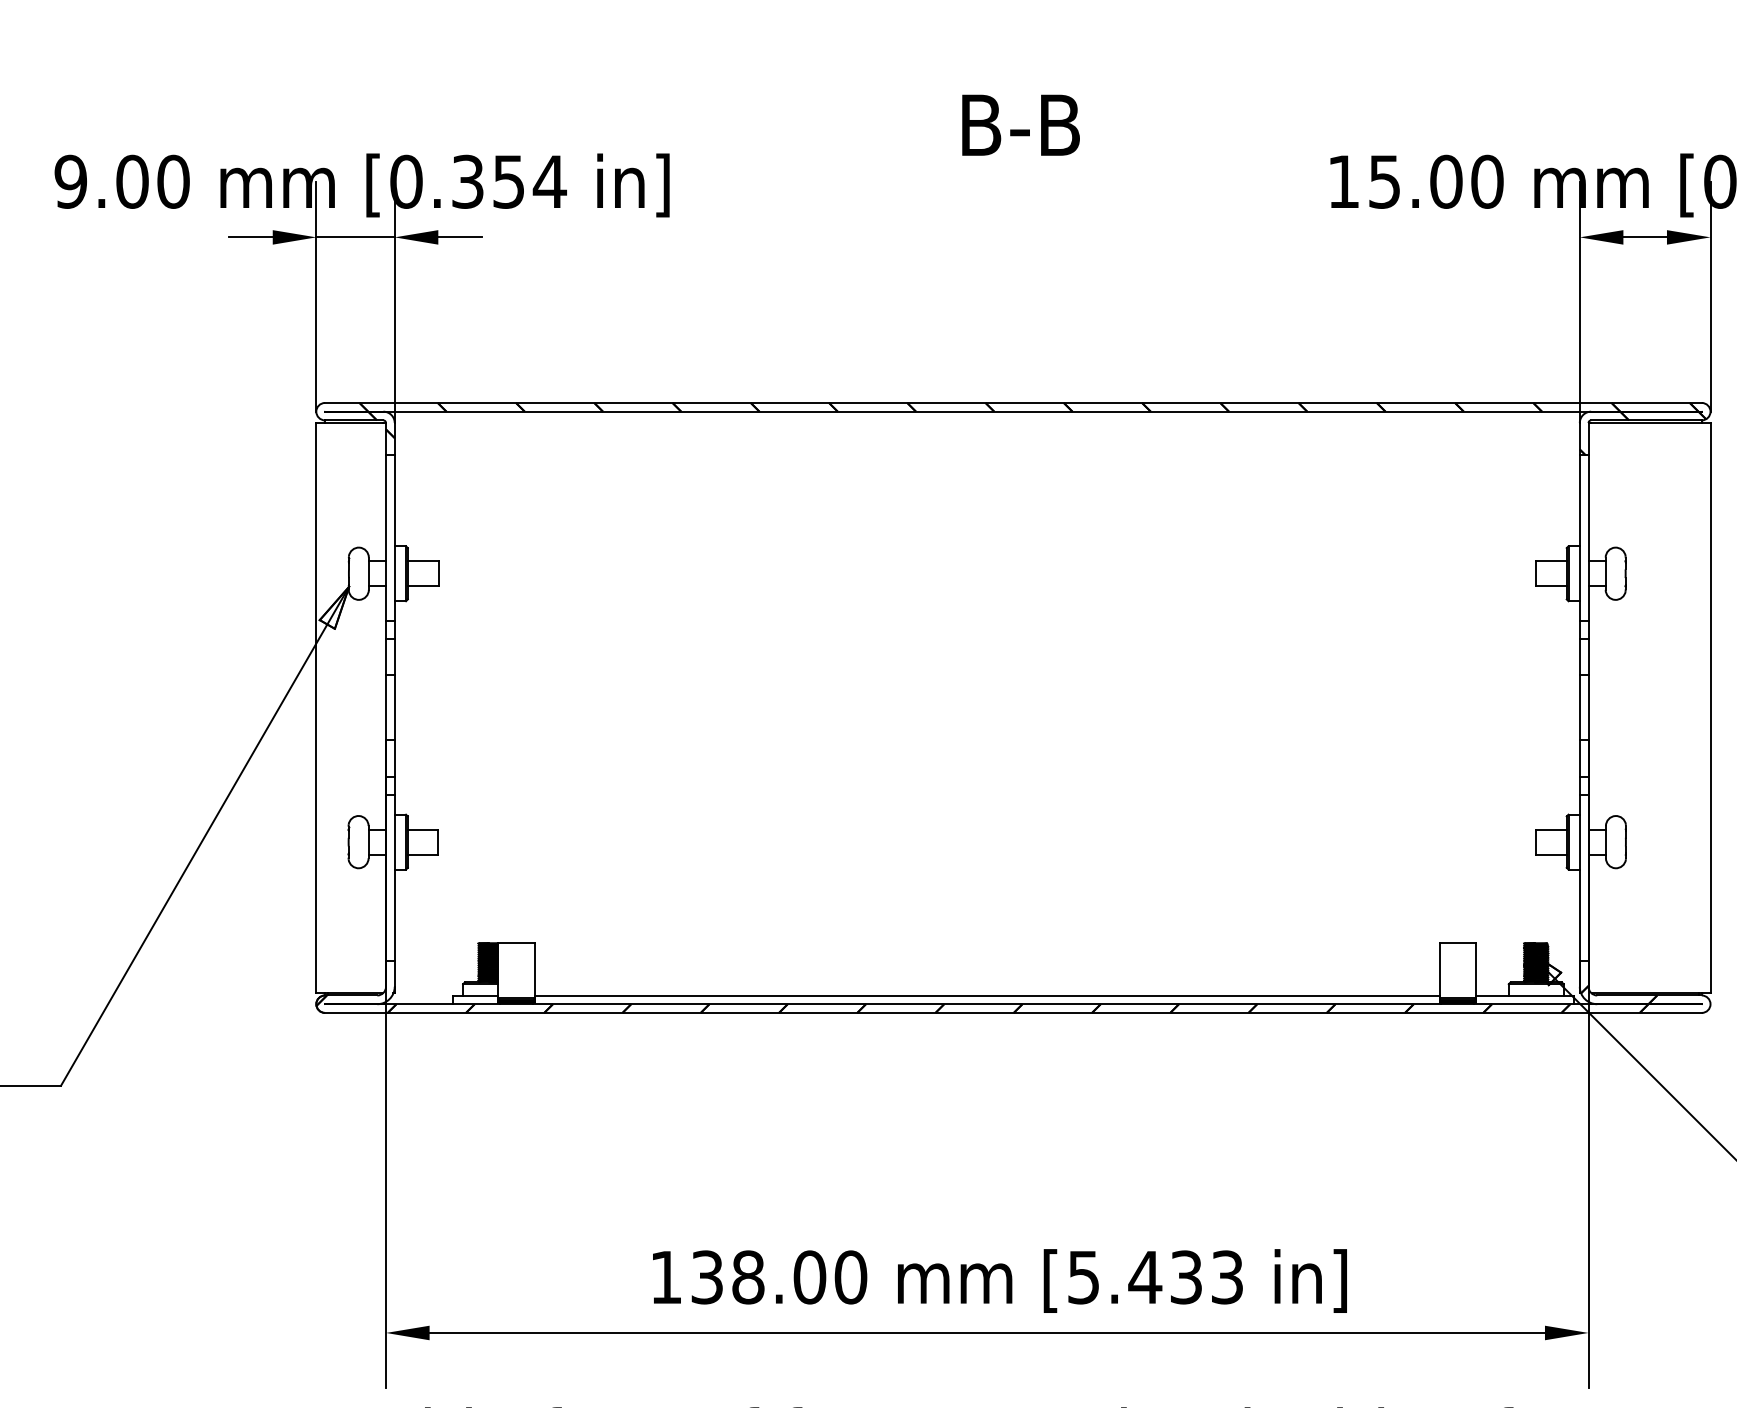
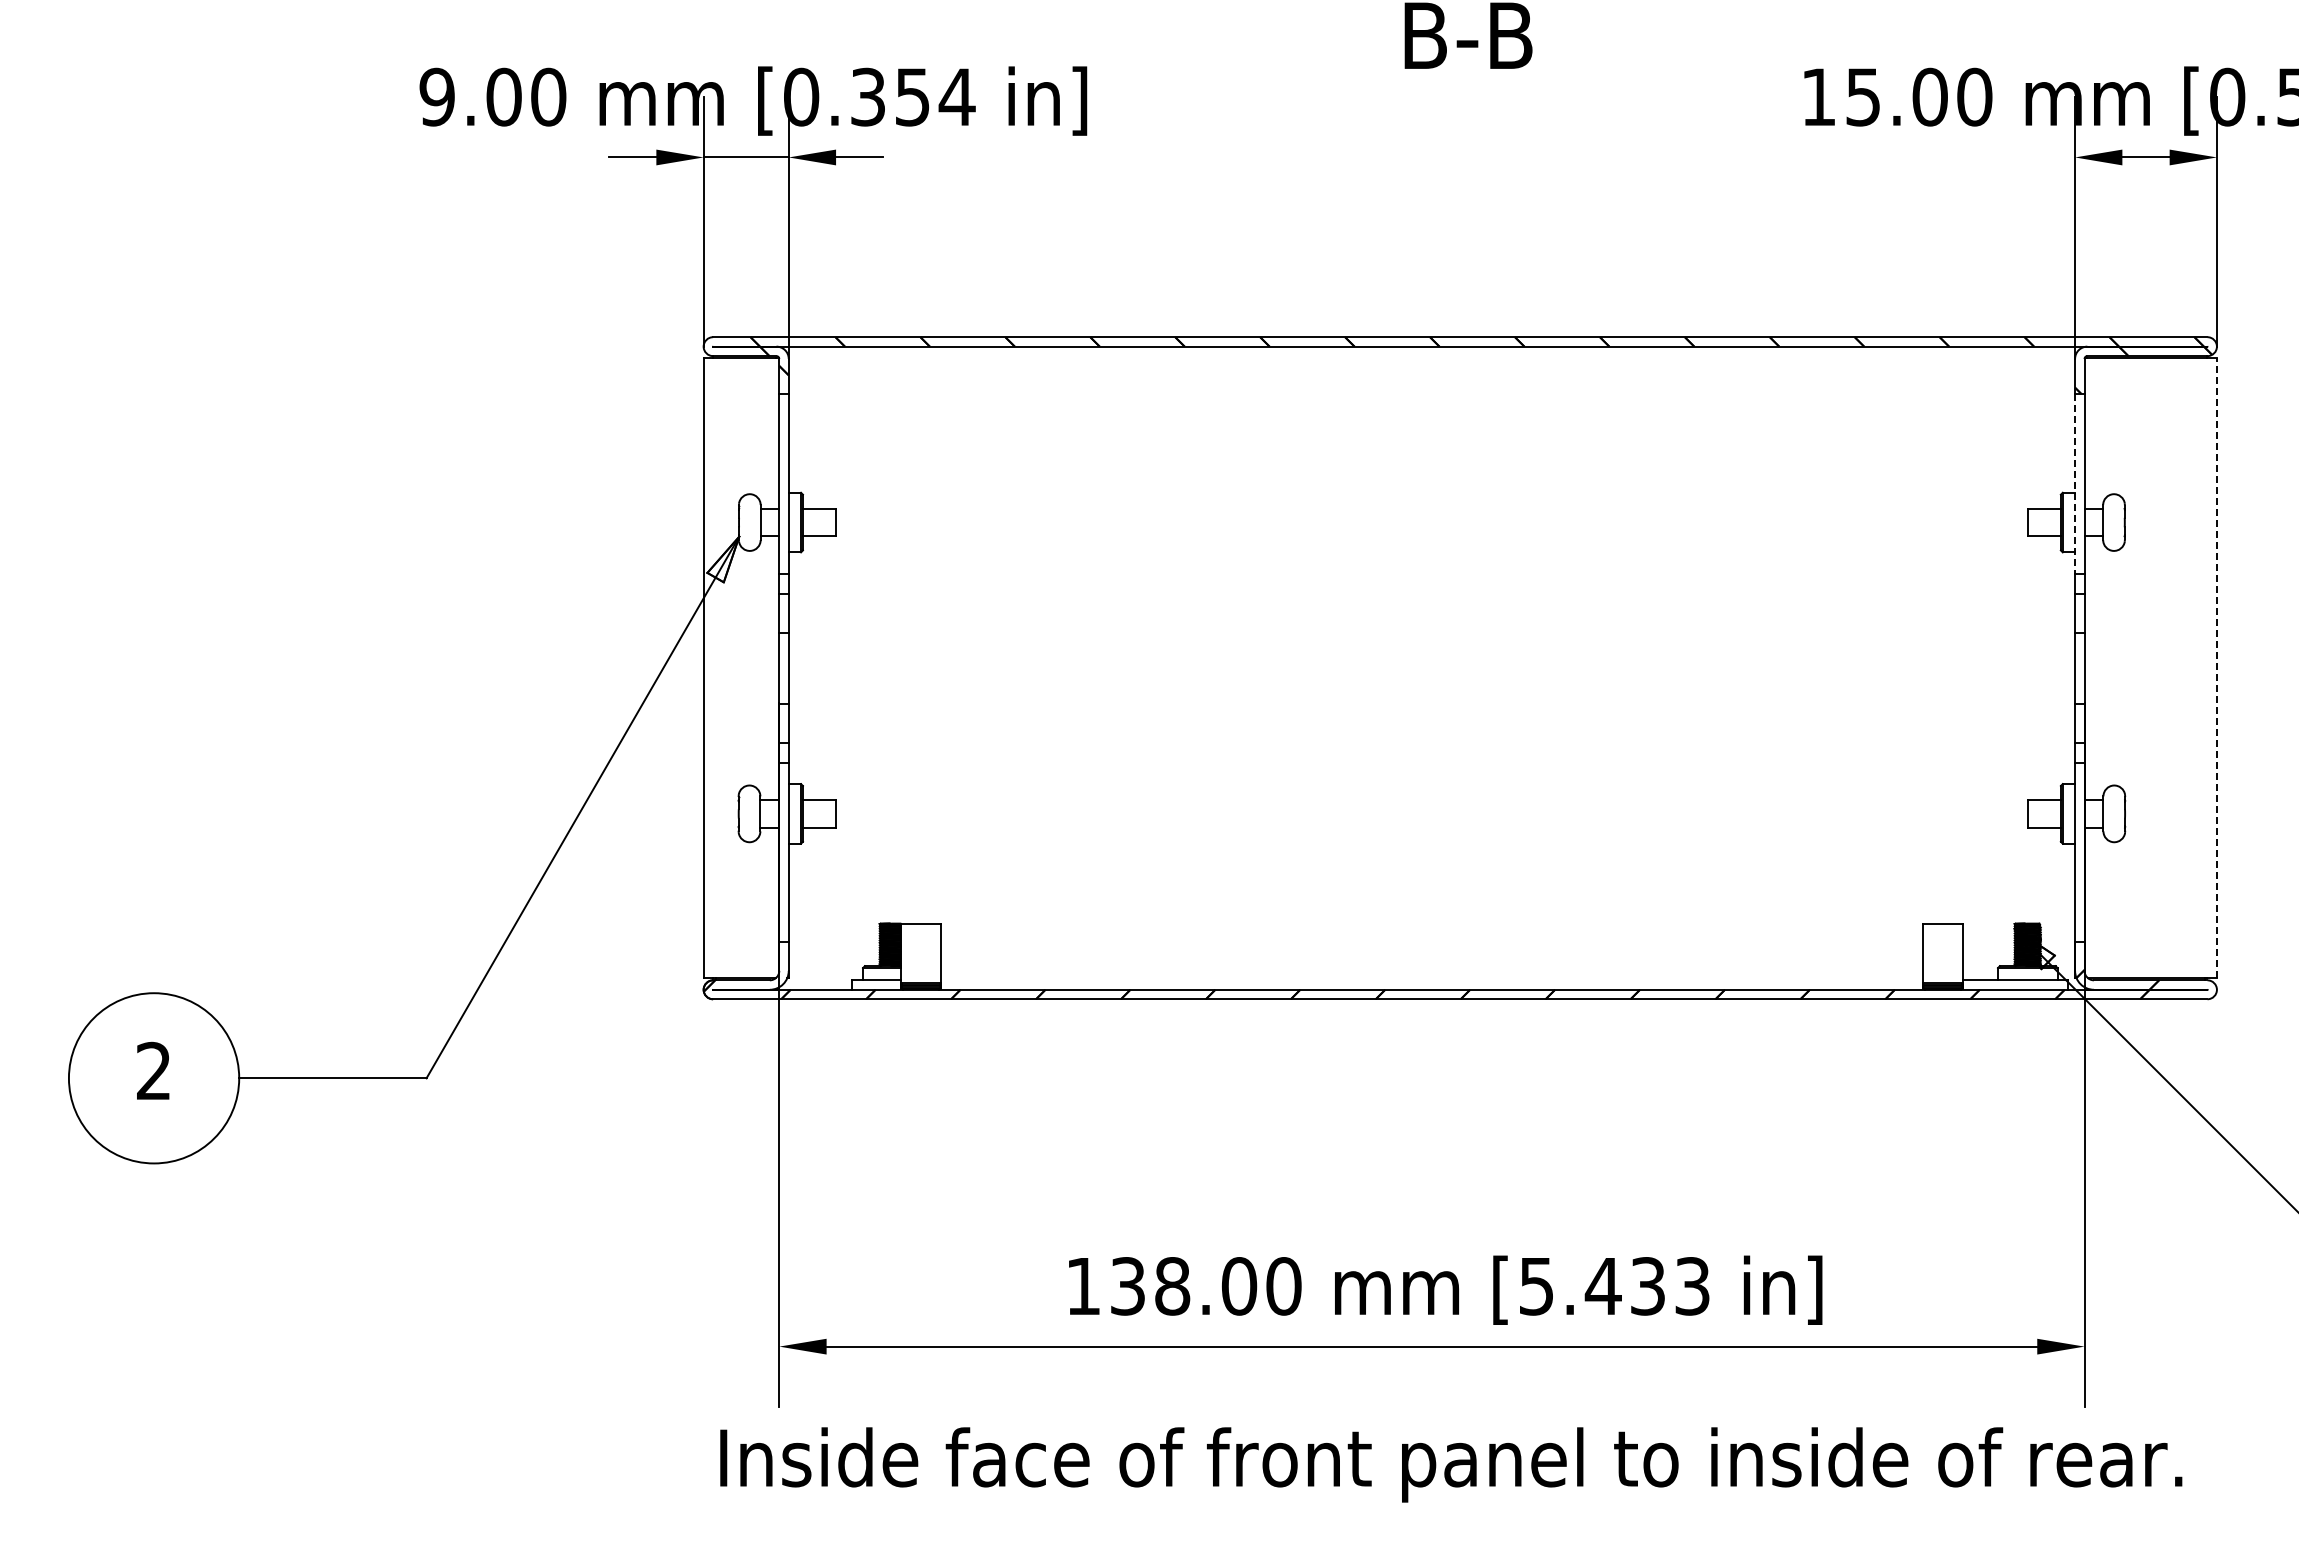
line: (1580, 537) -> (2075, 483), solid -> dashed
line: (1710, 708) -> (2216, 668), solid -> dashed
line: (986, 995) -> (1431, 980), removed

